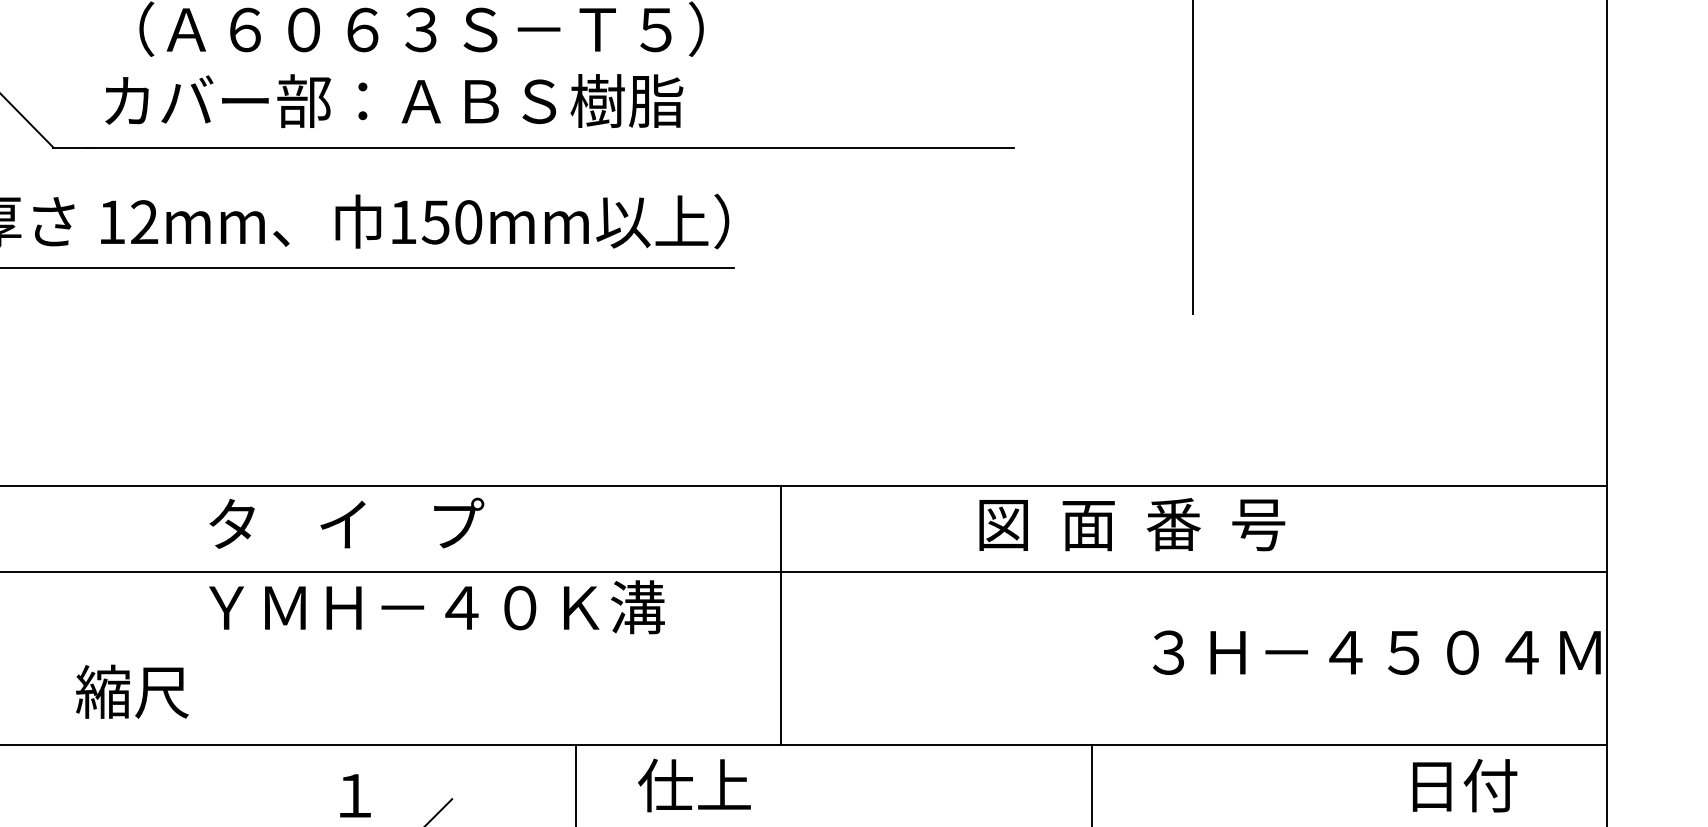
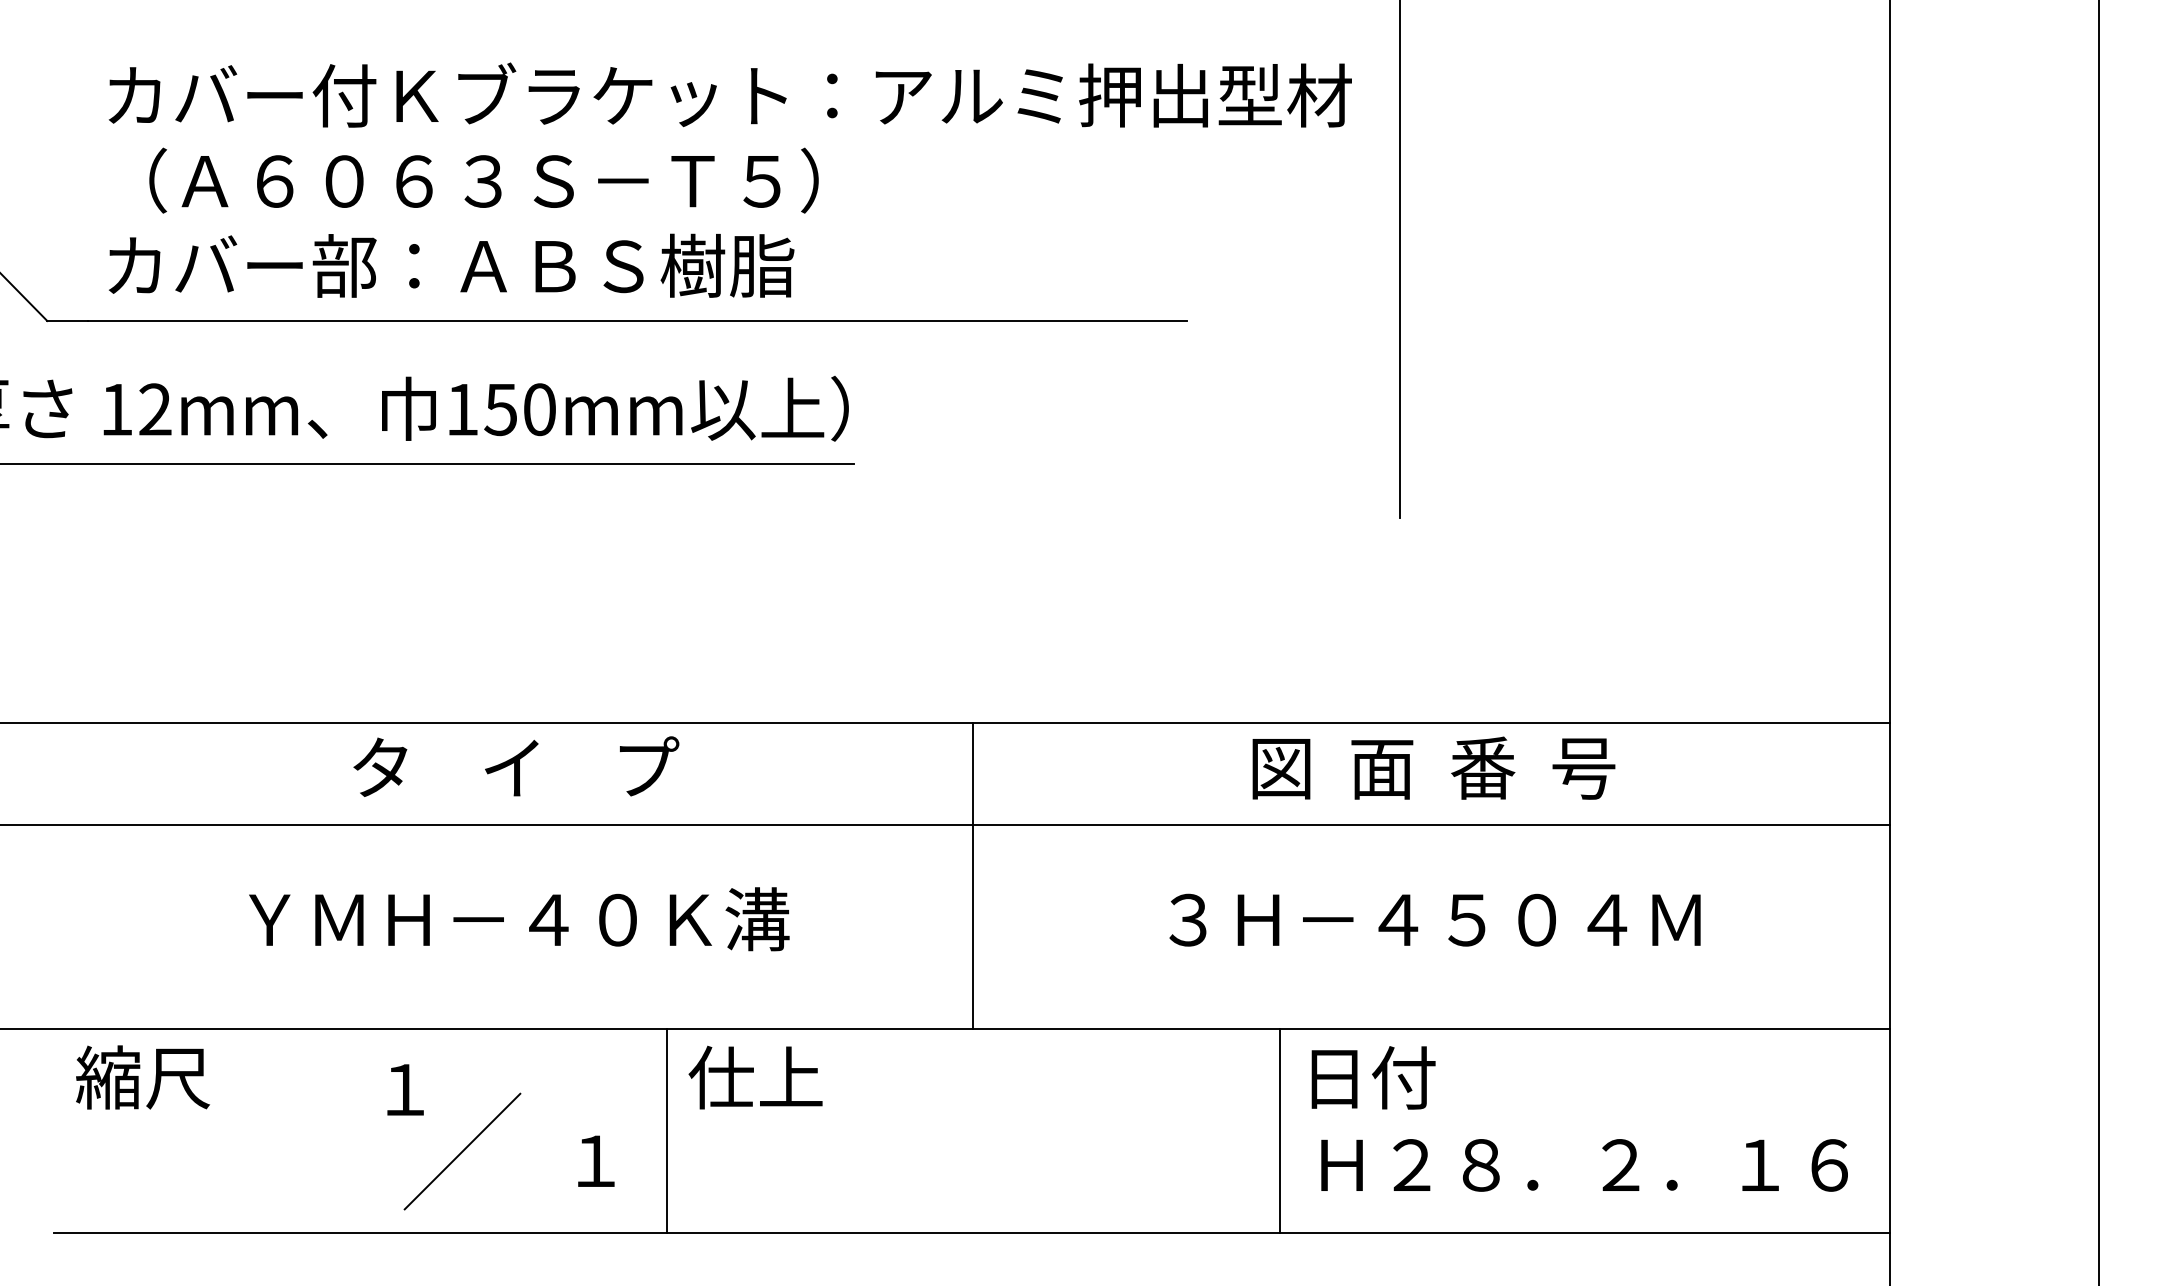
text: (346, 523) -> (516, 766), moved
text: (1131, 524) -> (1433, 767), moved
text: (437, 607) -> (519, 919), moved
line: (781, 615) -> (973, 875), moved
text: (1376, 652) -> (1434, 919), moved
text: (131, 691) -> (142, 1077), moved
text: (694, 785) -> (755, 1077), moved
text: (1464, 785) -> (1373, 1077), moved

